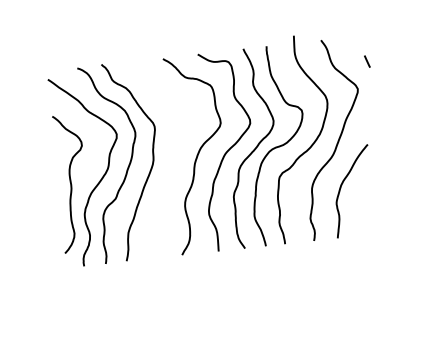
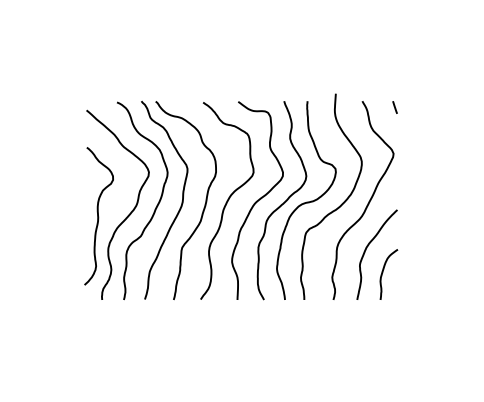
line: (366, 61) -> (394, 107), moved
curve: (174, 163) -> (203, 207), added
curve: (360, 208) -> (383, 272), added

